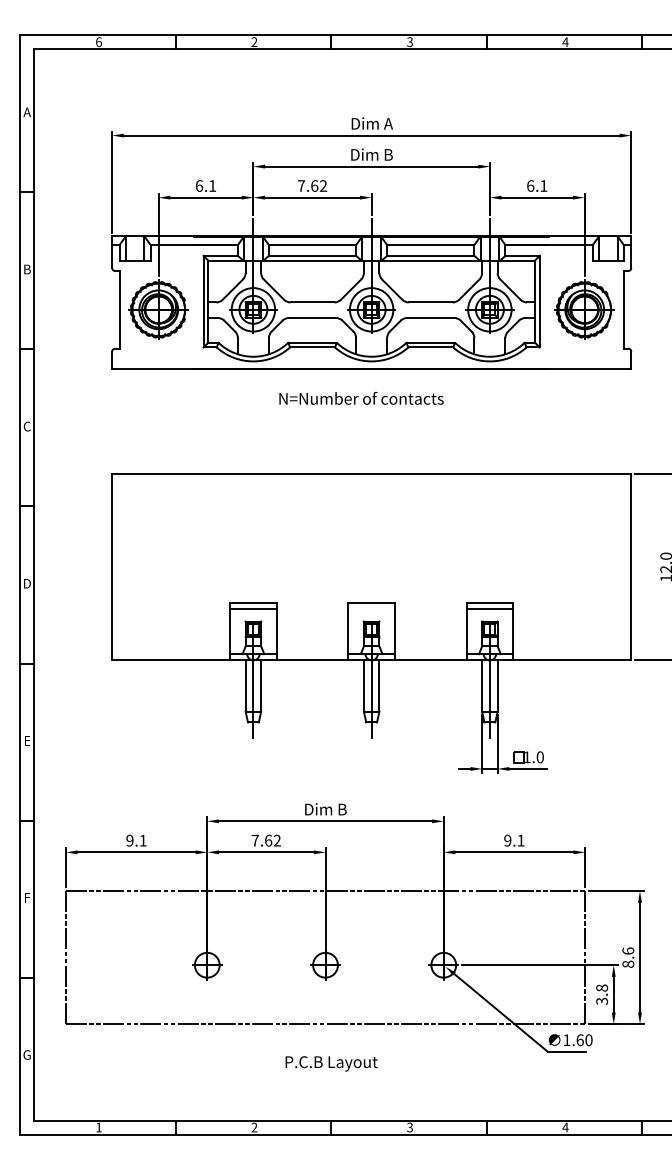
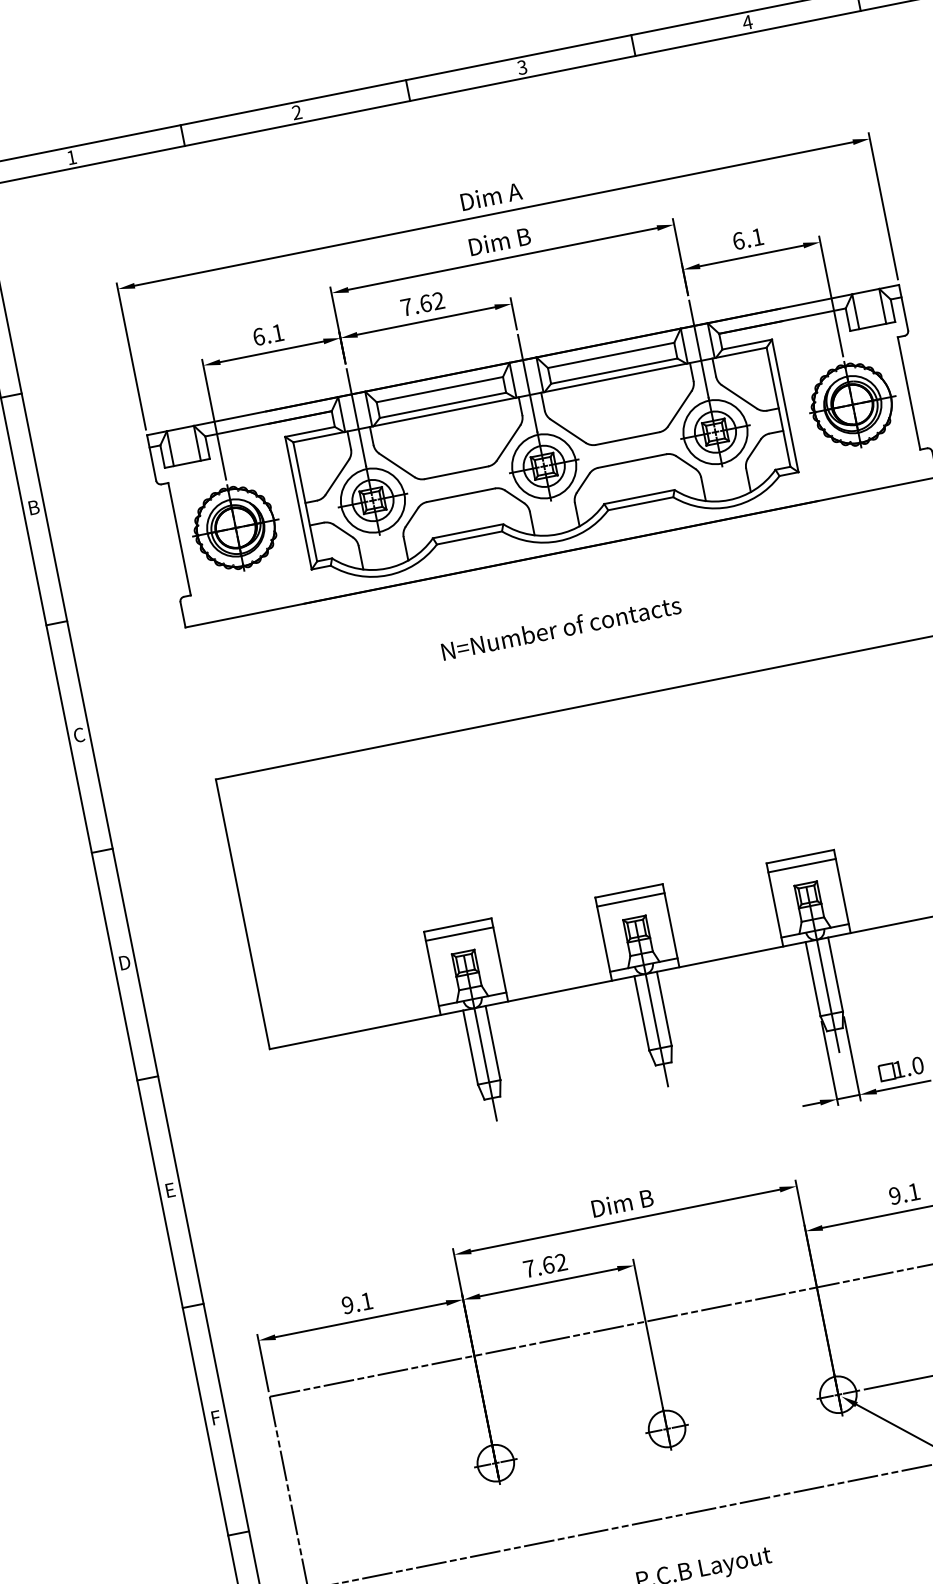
text: (98, 41) -> (70, 156), 6 -> 1
text: (361, 398) -> (561, 628), moved
line: (371, 609) -> (630, 900), added

